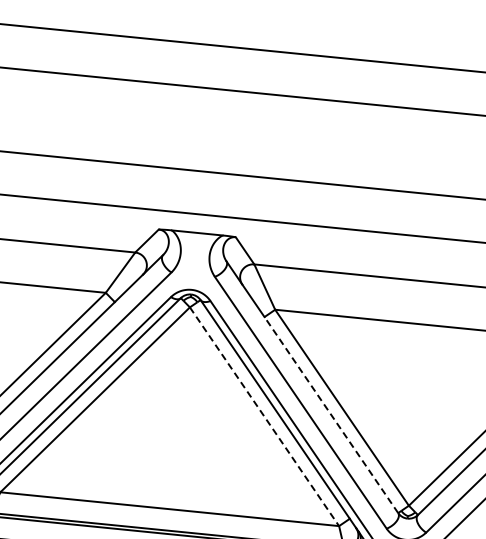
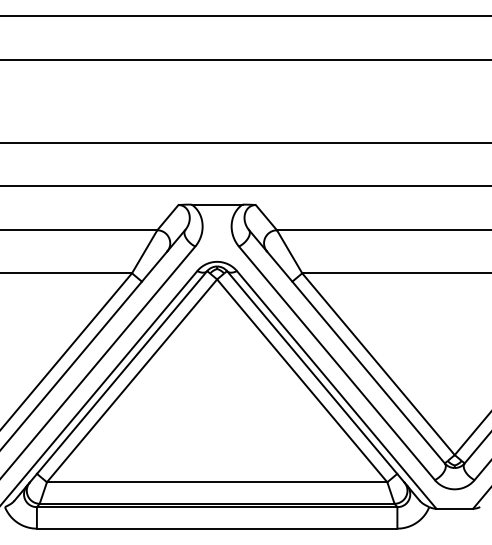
line: (331, 415) -> (368, 372), dashed -> solid
line: (264, 417) -> (302, 381), dashed -> solid

